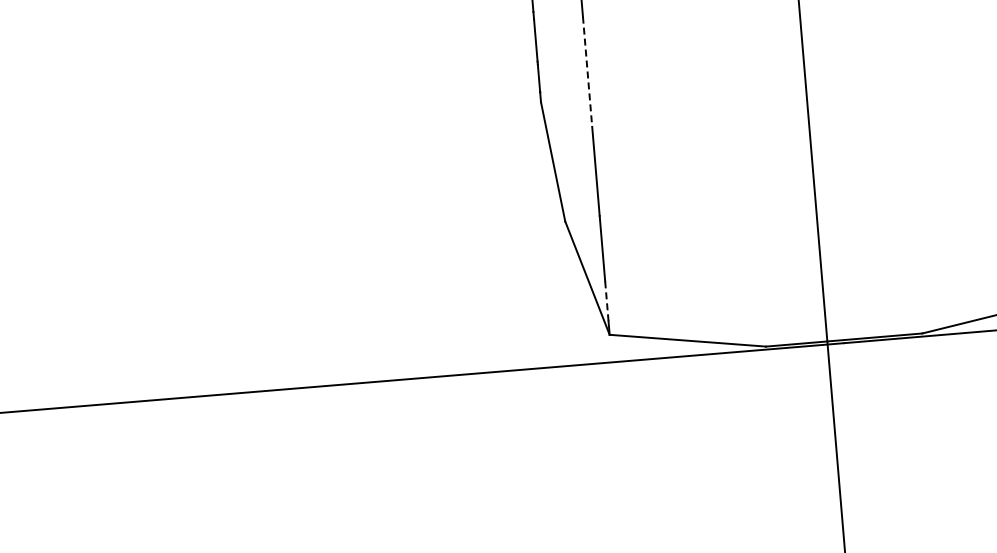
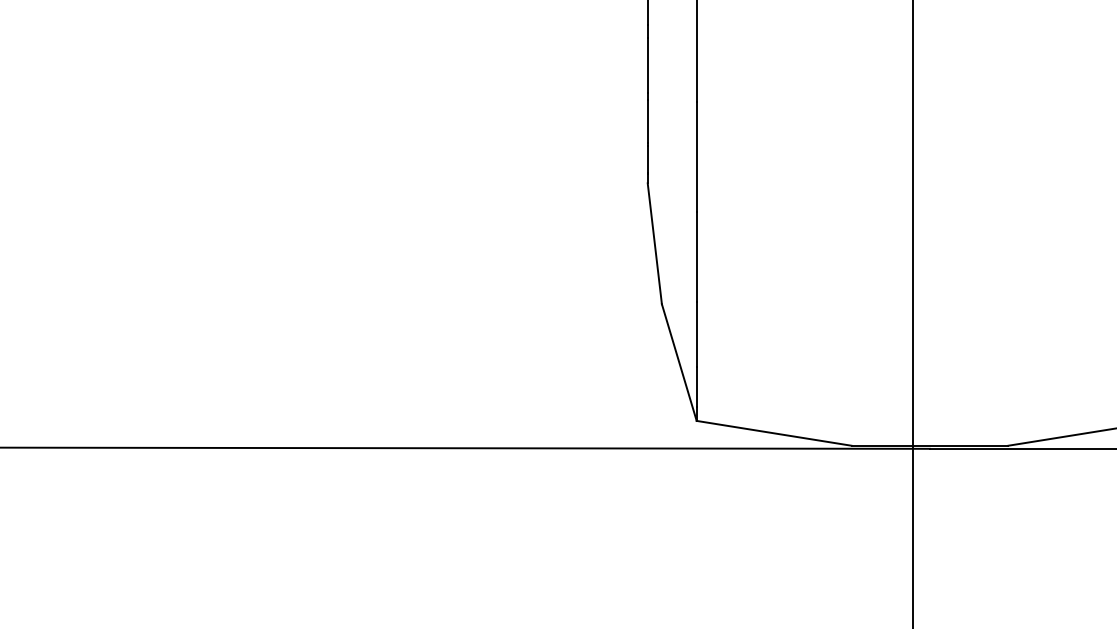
line: (587, 72) -> (696, 157), dashed -> solid
line: (606, 301) -> (696, 387), dashed -> solid

